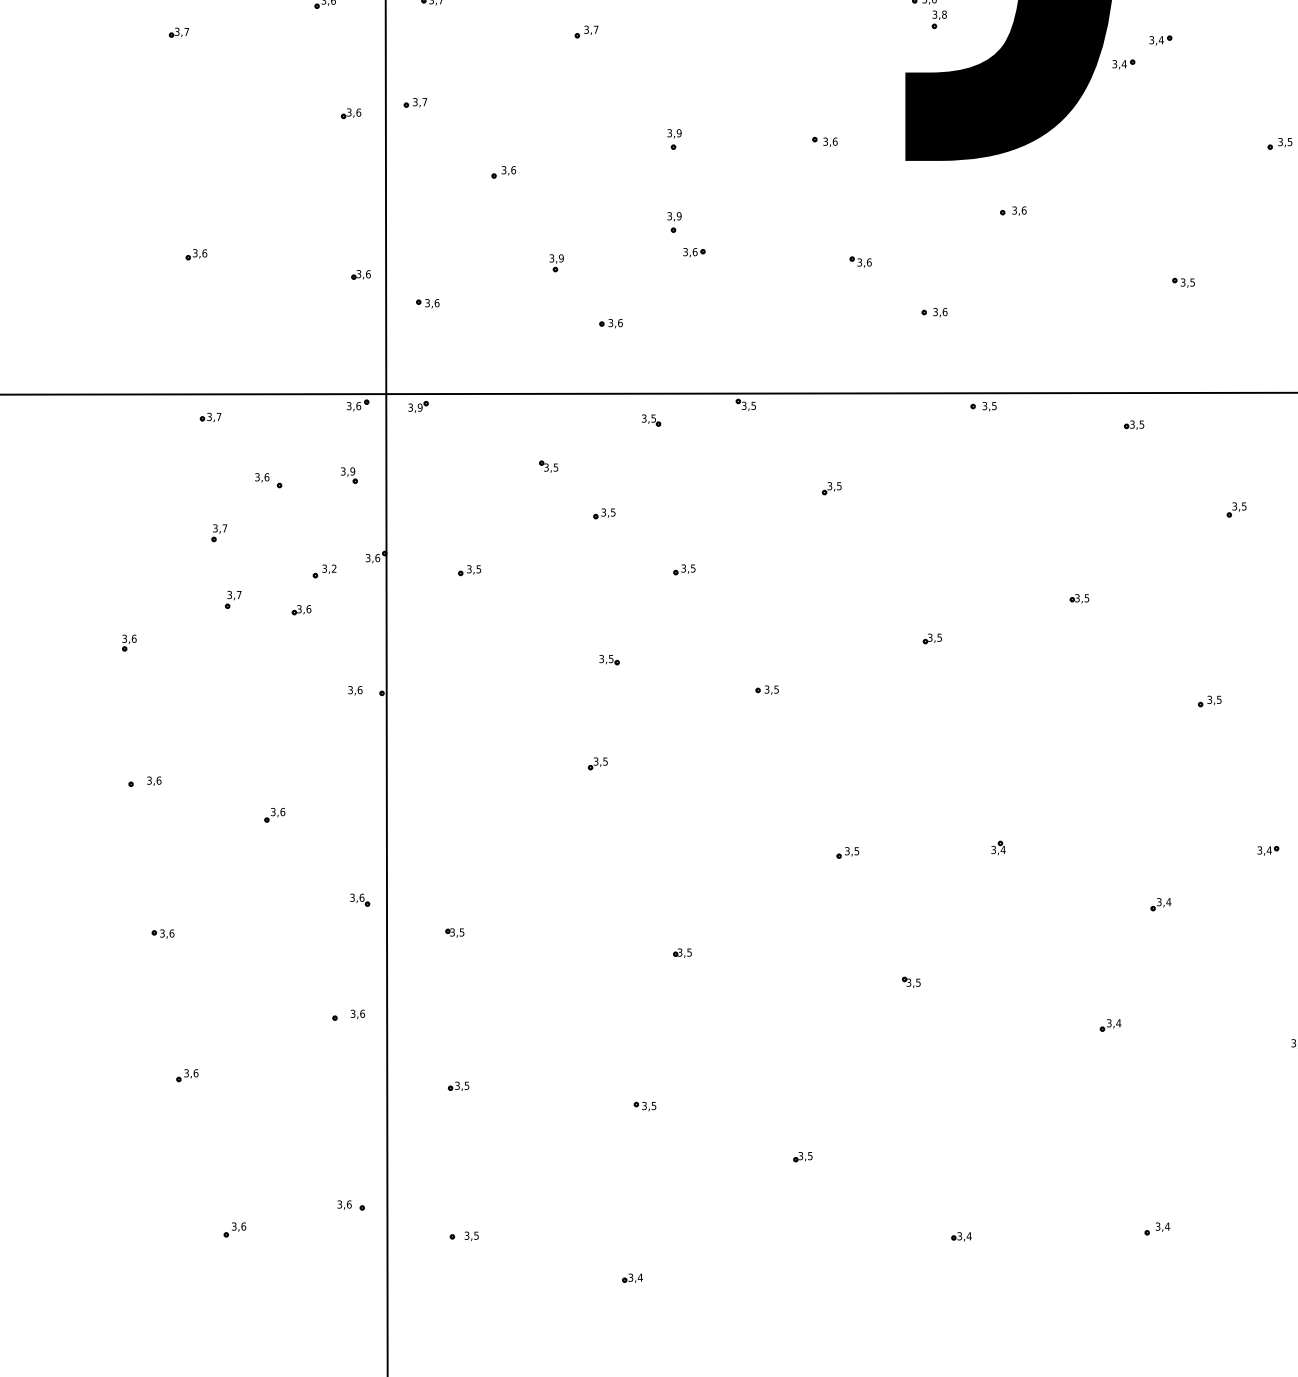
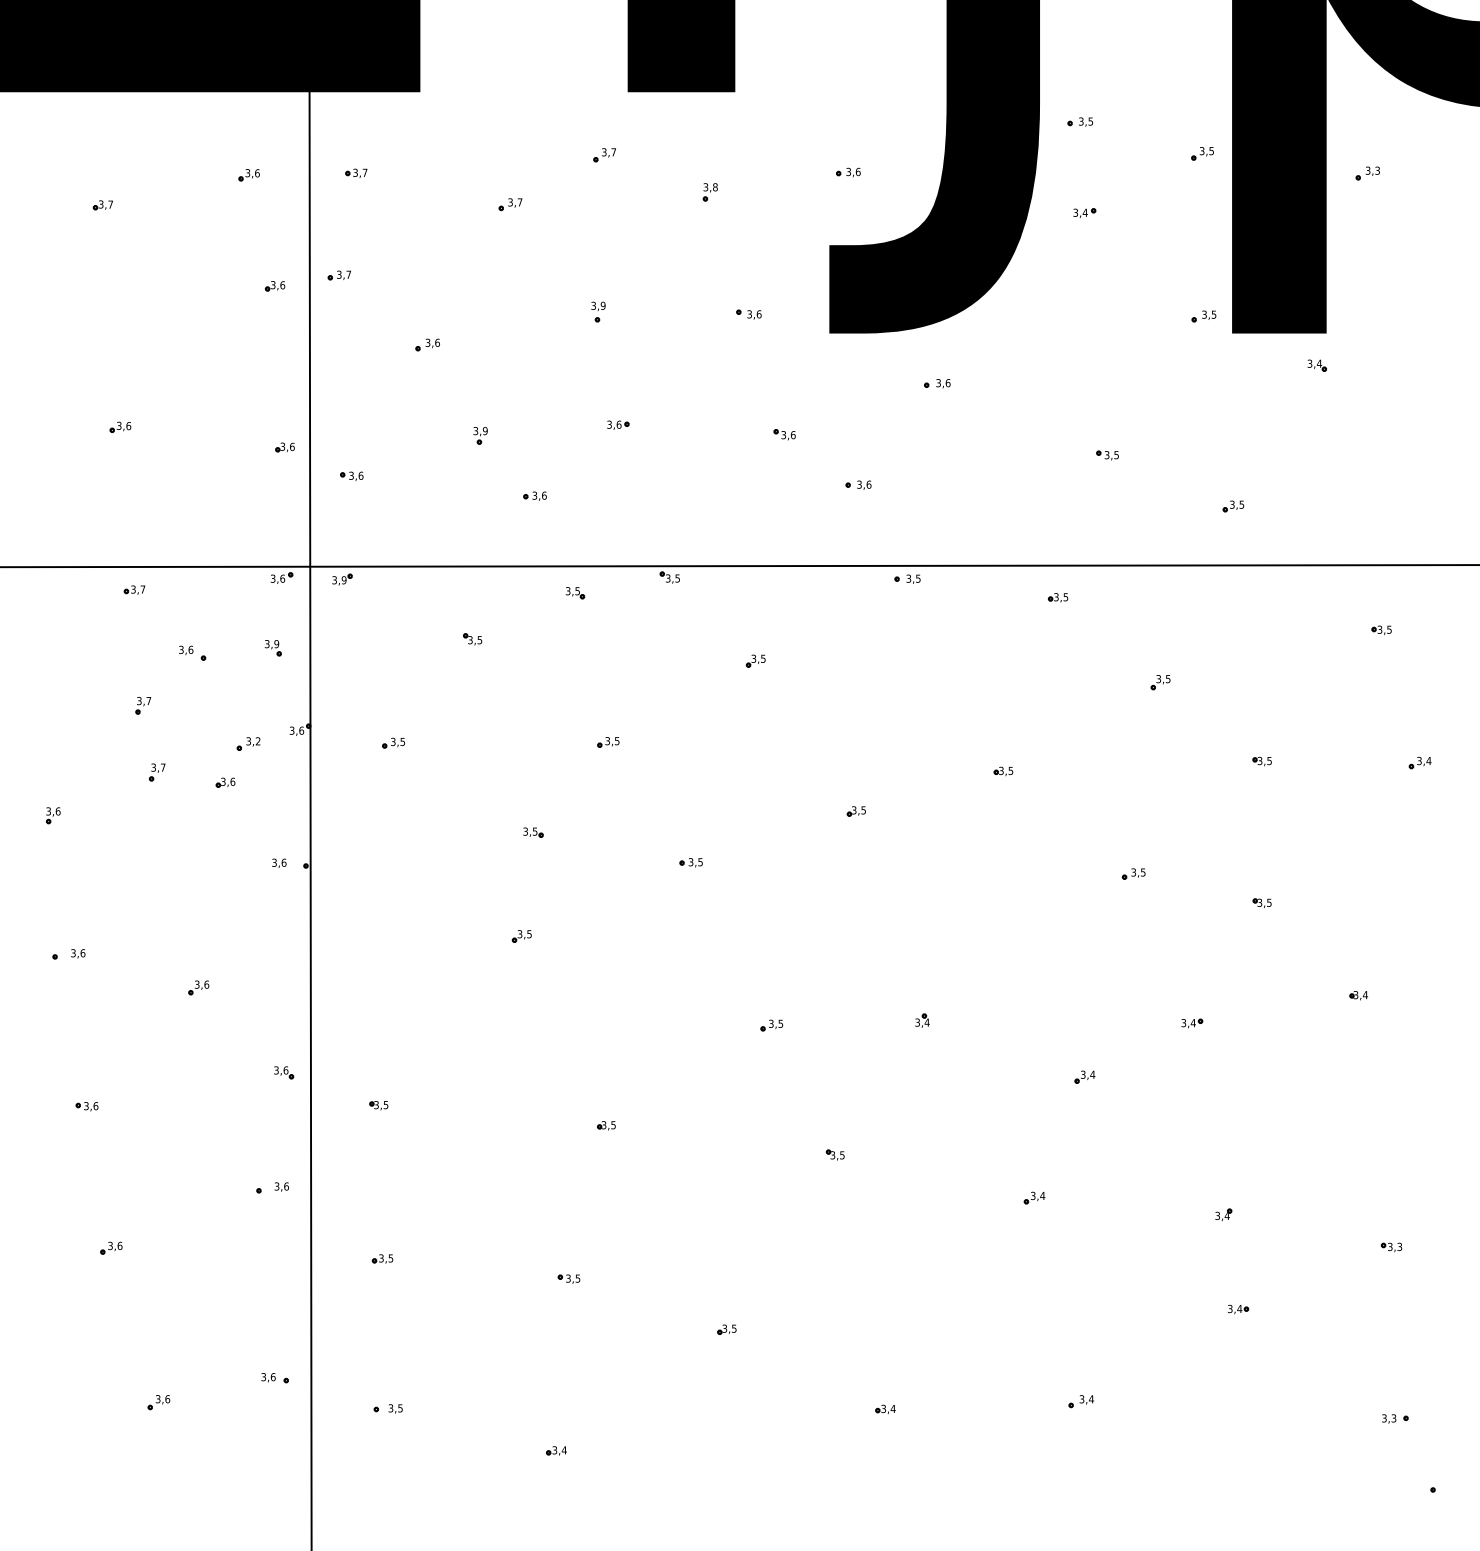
part: (938, 19) -> (709, 192), moved
part: (1123, 63) -> (1047, 236), removed
part: (674, 221) -> (598, 394), removed
part: (604, 513) -> (528, 686), removed

